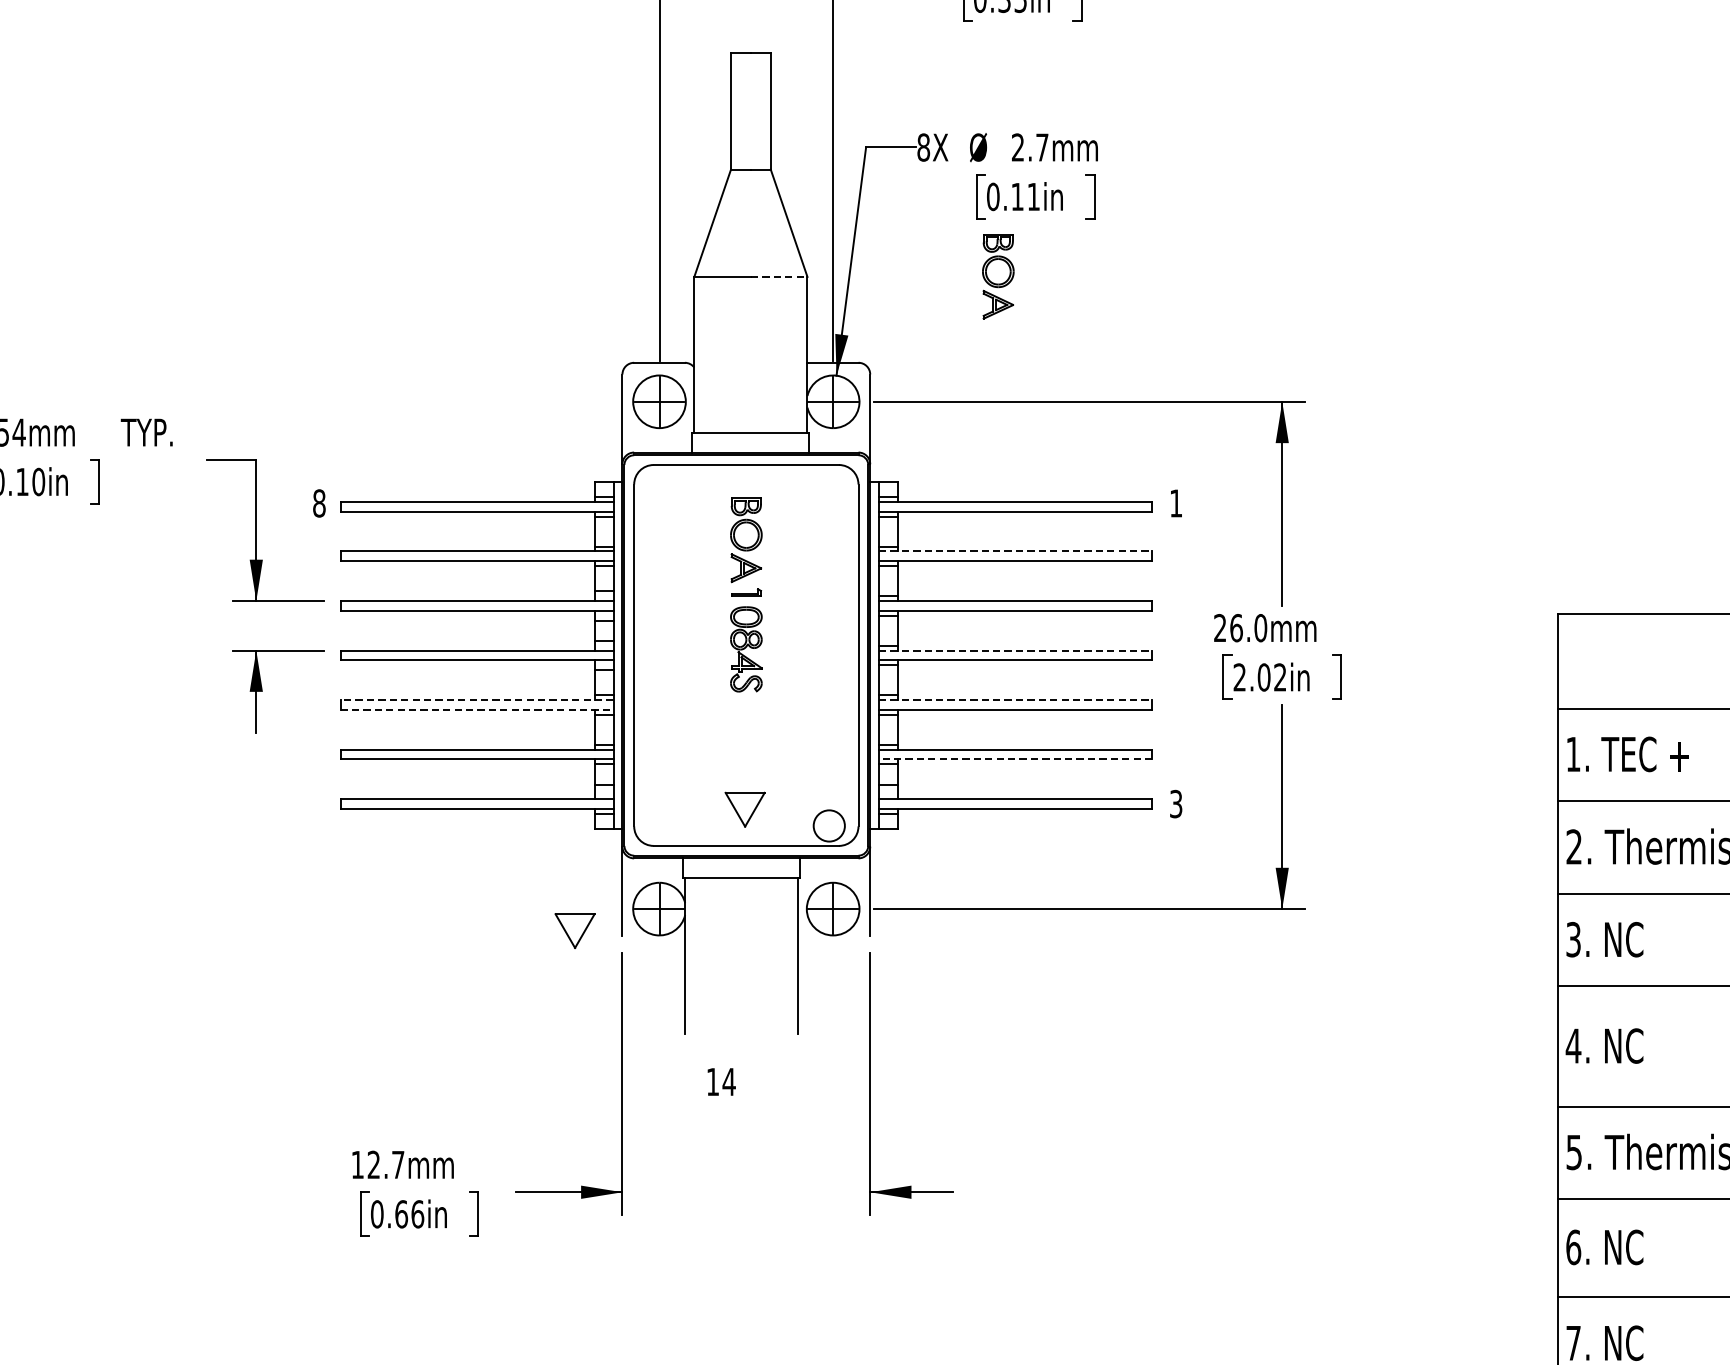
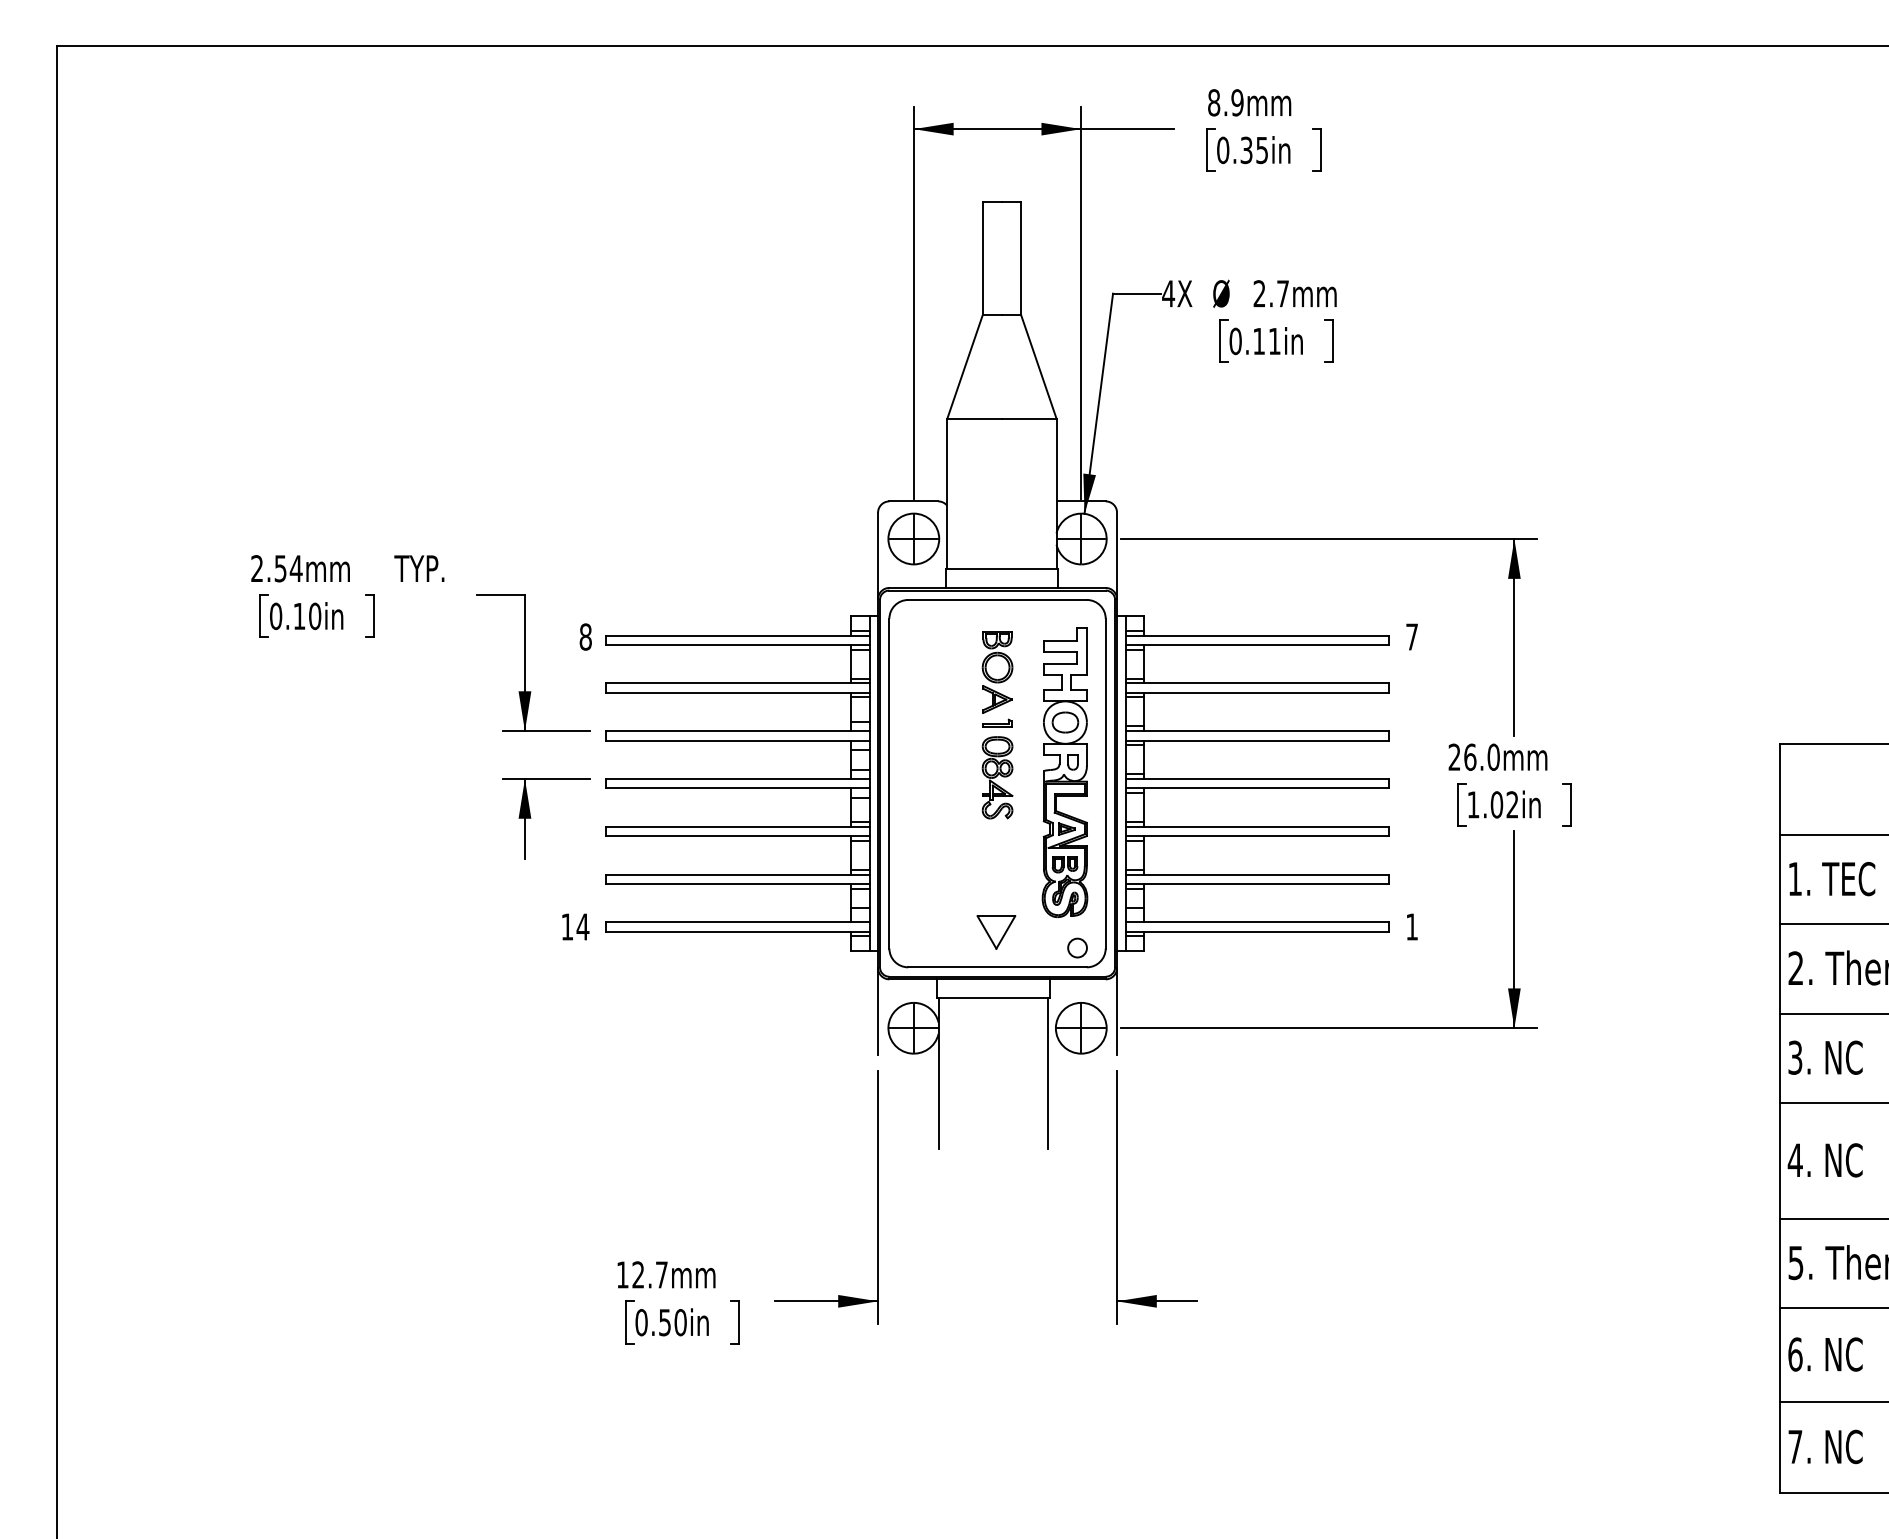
text: (923, 147) -> (1168, 293), 8X -> 4X
line: (779, 276) -> (1029, 418), dashed -> solid
part: (998, 276) -> (1240, 418), removed
text: (1175, 502) -> (1411, 636), 1 -> 7
line: (1015, 551) -> (1257, 683), dashed -> solid
part: (815, 643) -> (1064, 772), added
line: (1015, 650) -> (1257, 778), dashed -> solid
text: (1239, 677) -> (1473, 804), 2.02in -> 1.02in
line: (476, 699) -> (737, 826), dashed -> solid
line: (1015, 699) -> (1257, 826), dashed -> solid
line: (476, 710) -> (737, 836), dashed -> solid
line: (1015, 759) -> (1257, 883), dashed -> solid
text: (1175, 803) -> (1411, 926), 3 -> 1
circle: (829, 825) -> (1077, 947), size x0.62
part: (575, 931) -> (832, 1049), removed
text: (721, 1081) -> (575, 926), moved
text: (409, 1214) -> (672, 1322), 0.66in -> 0.50in

